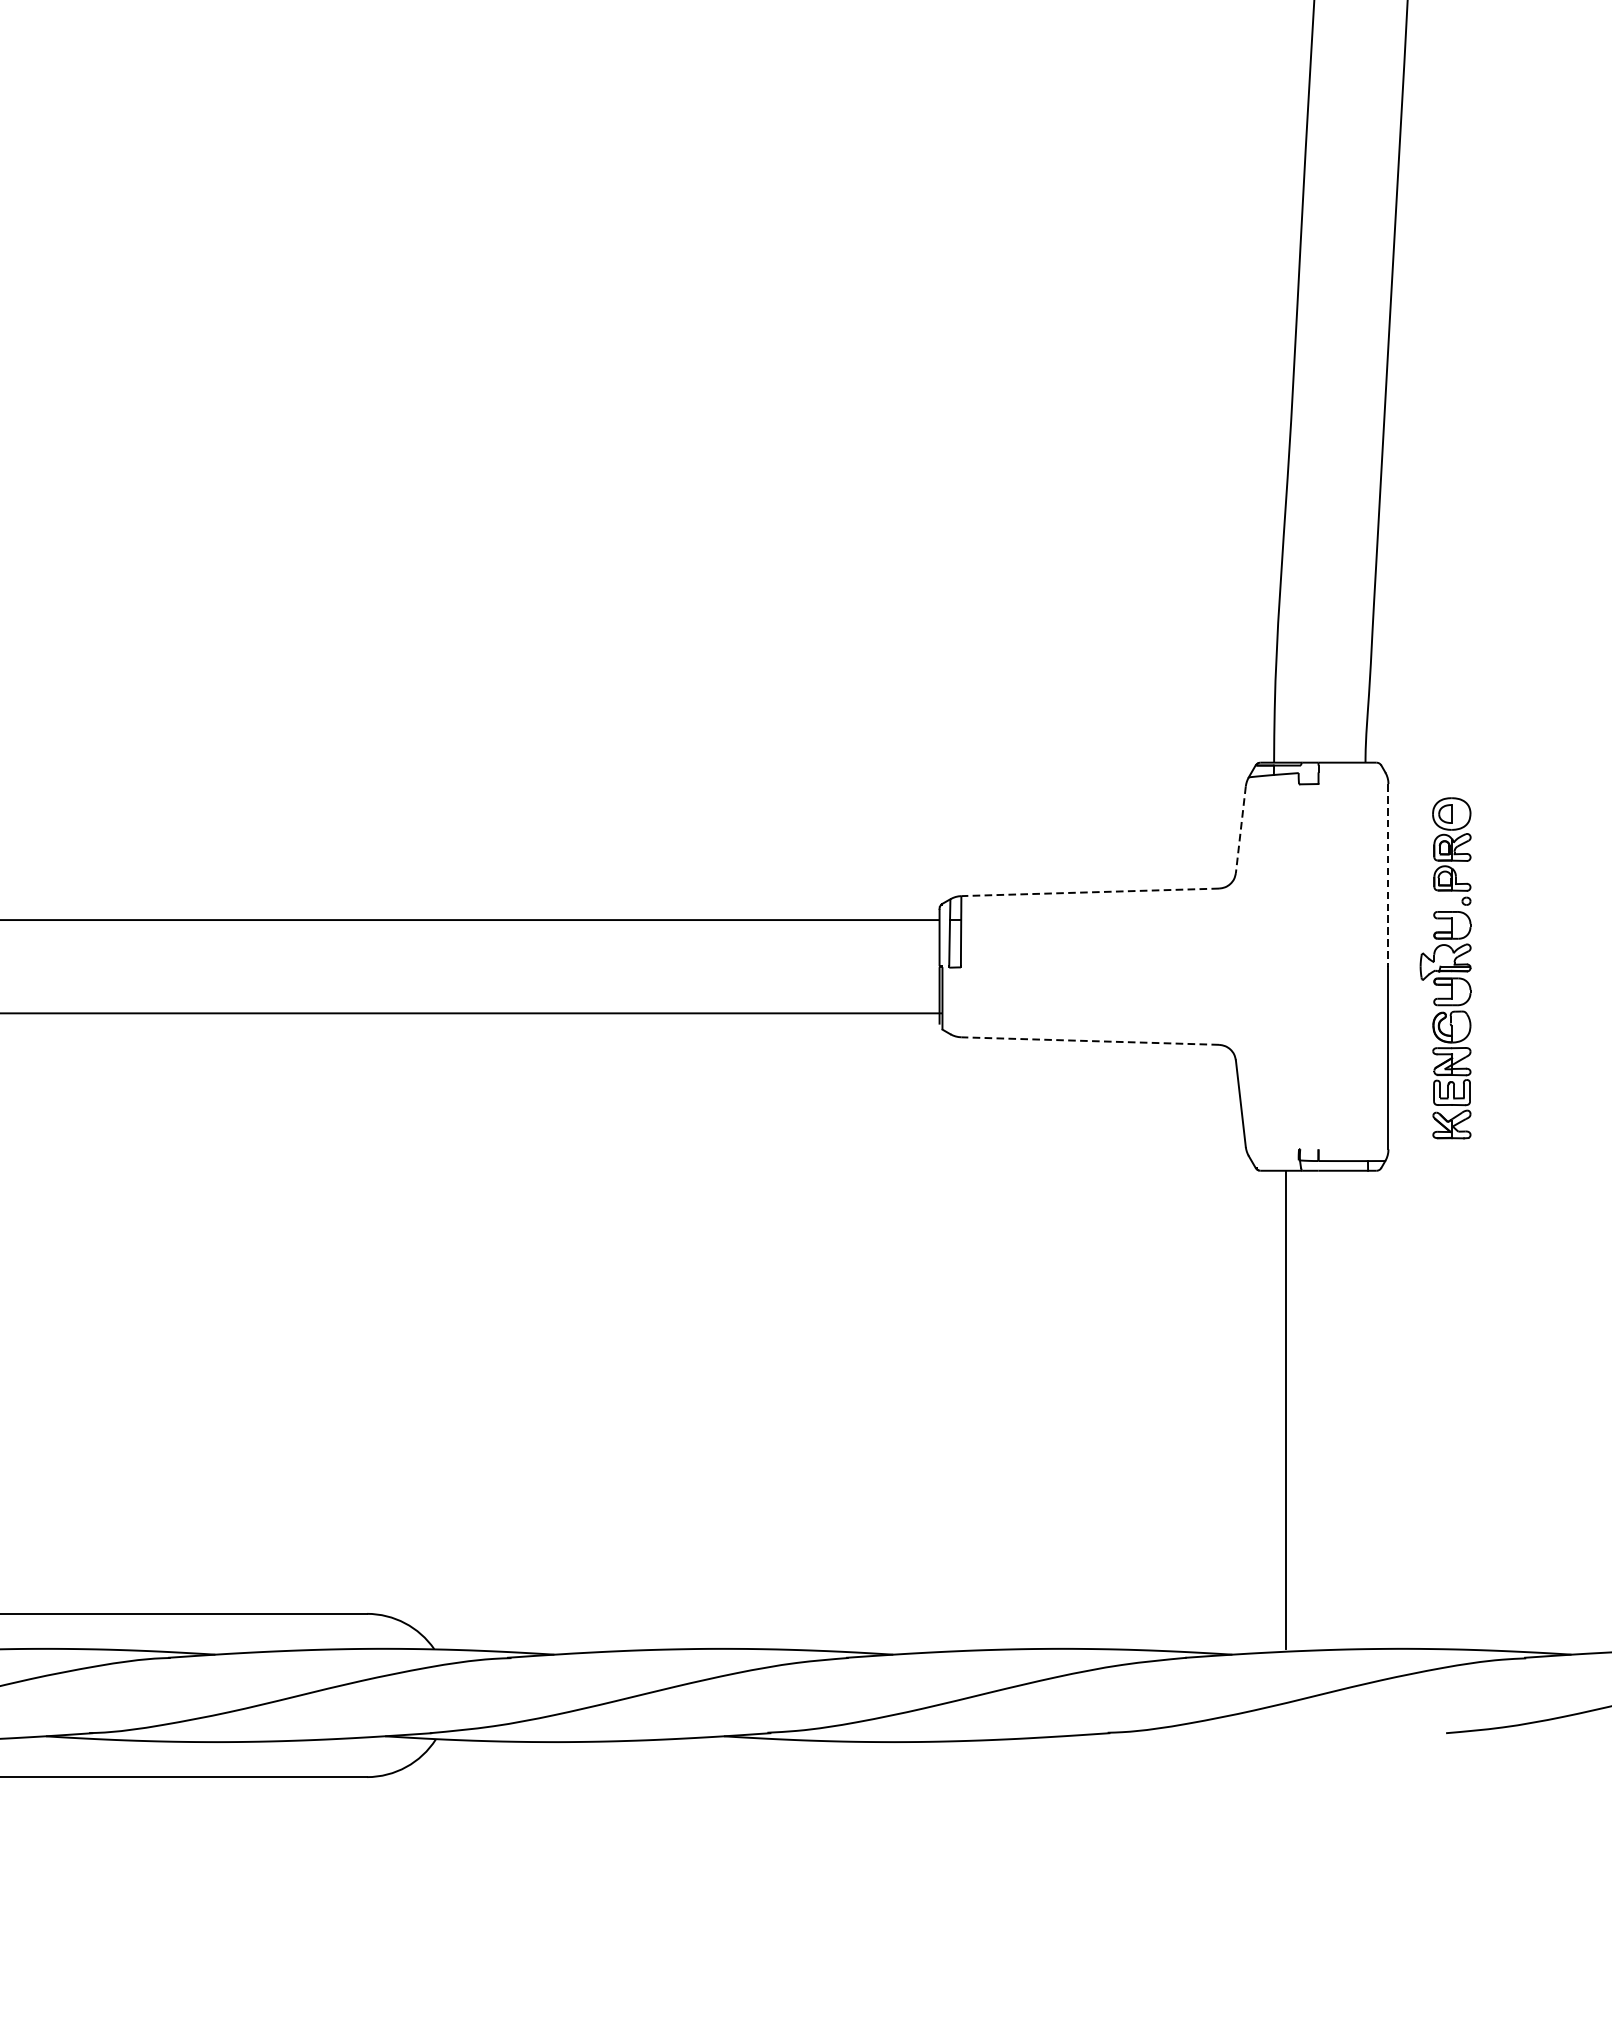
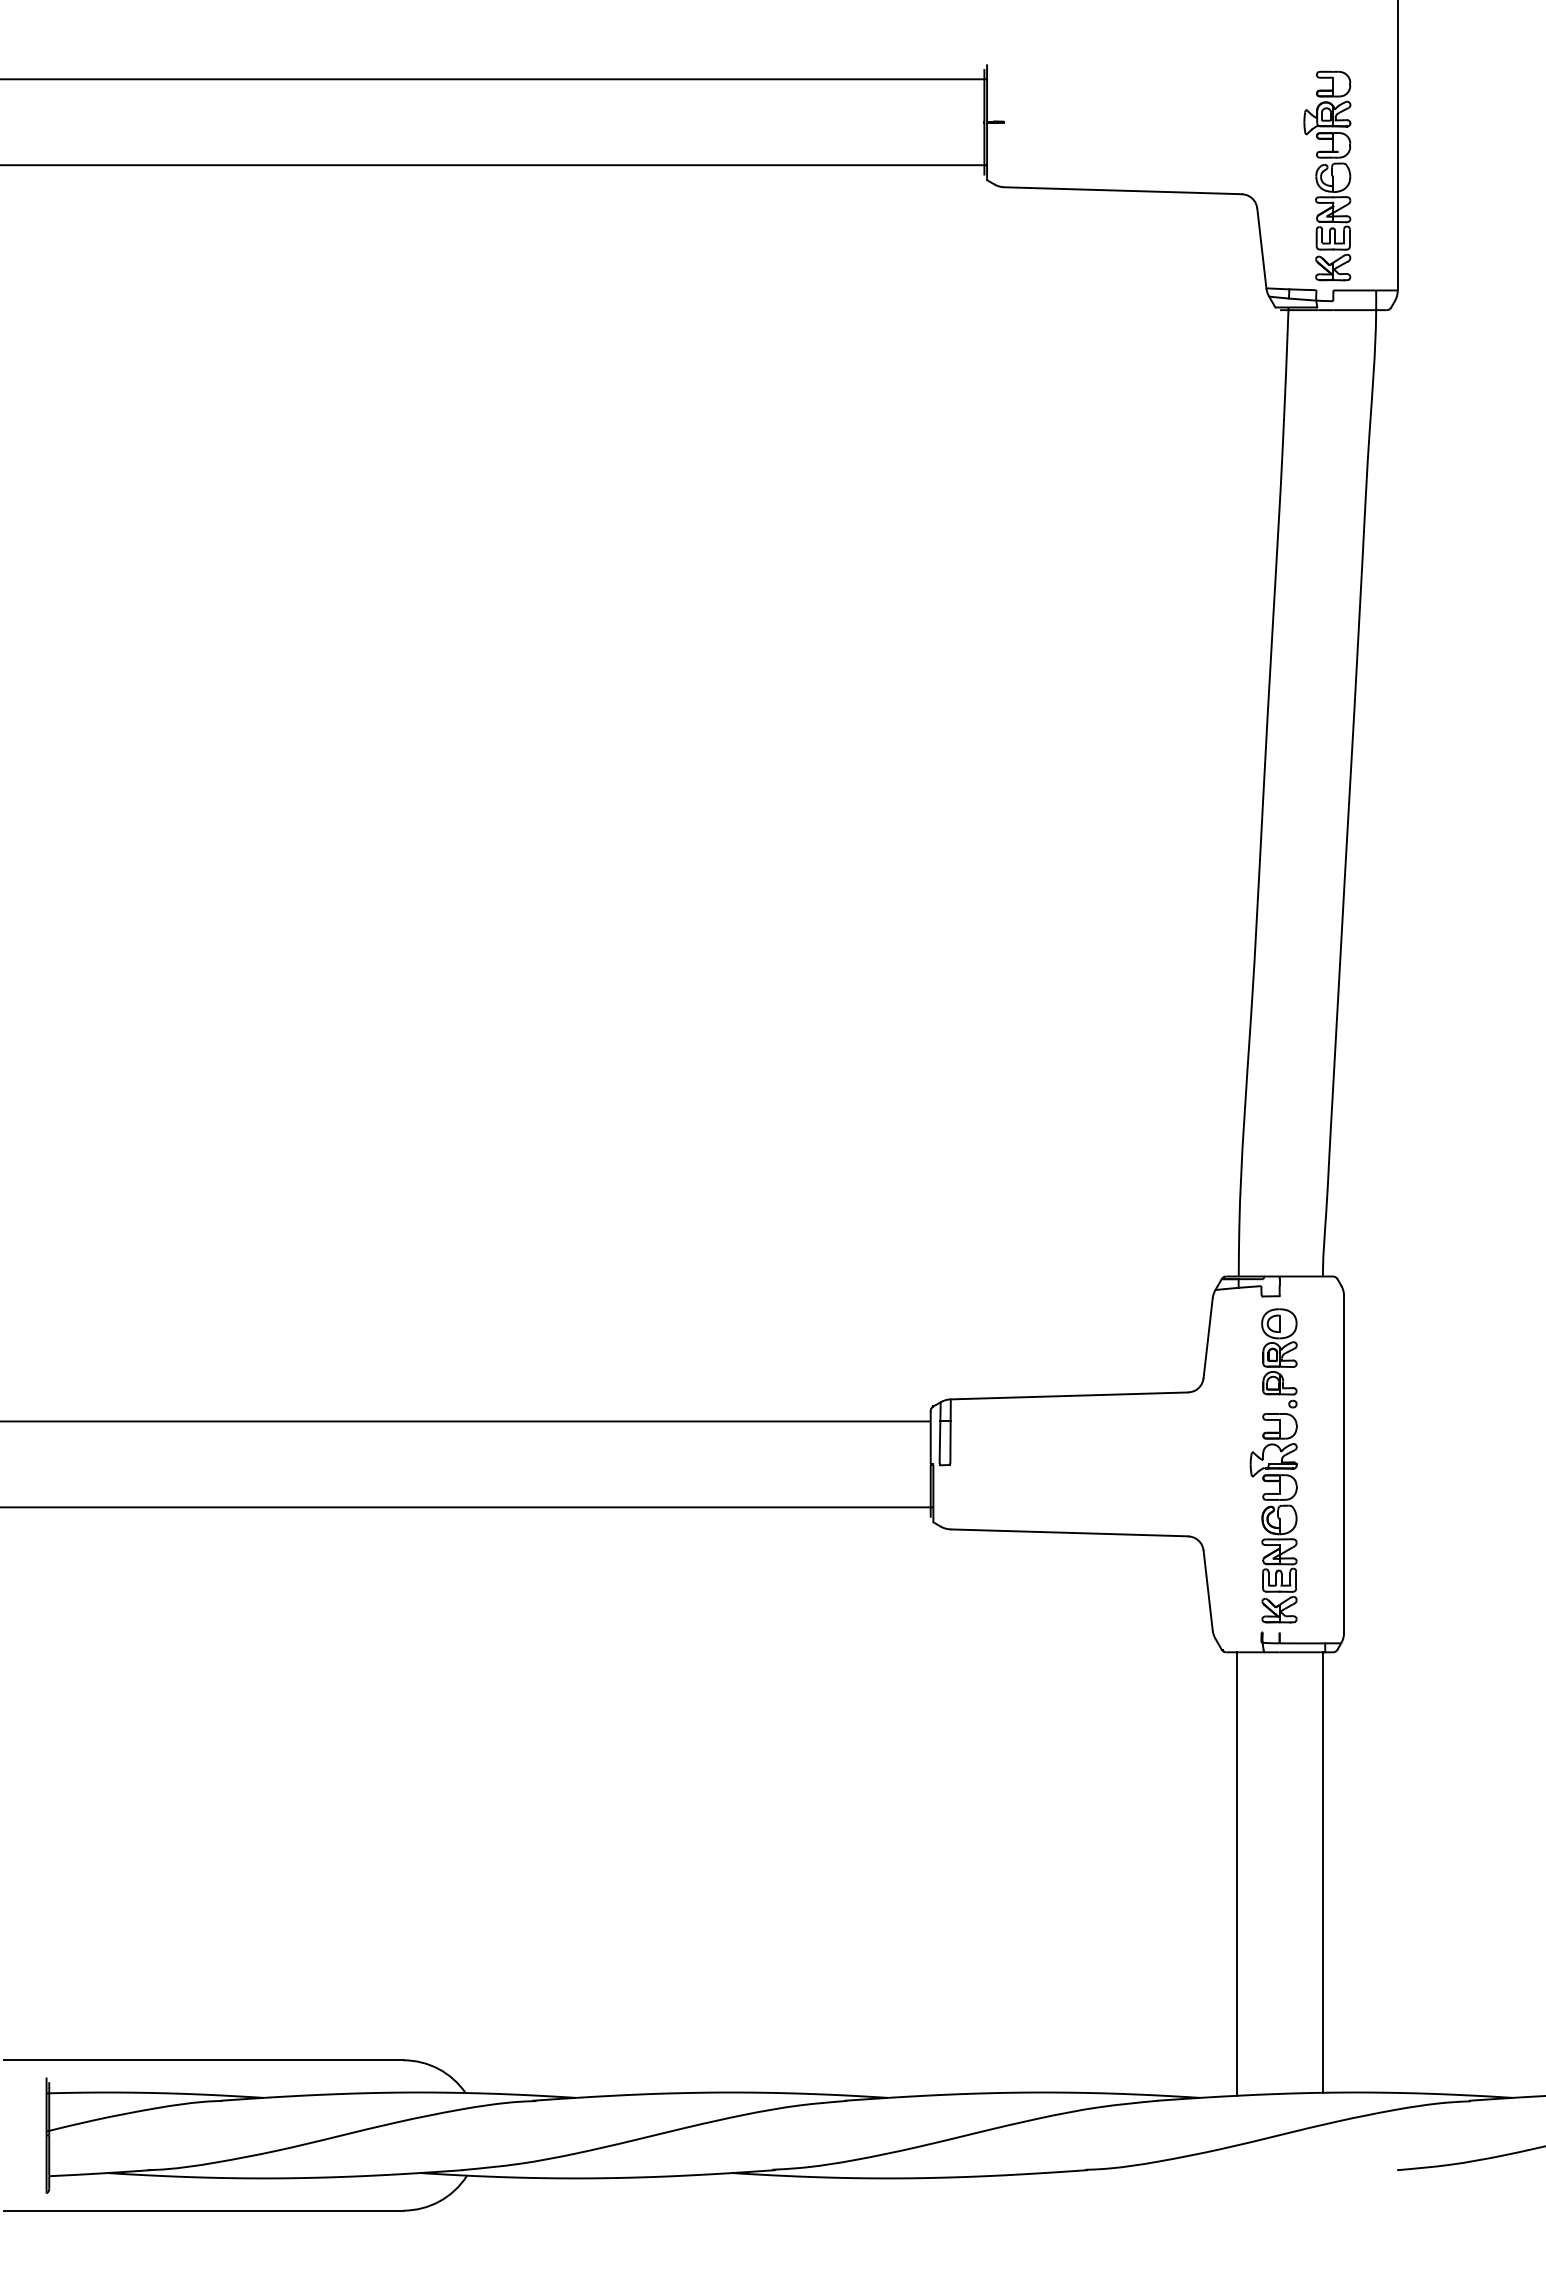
line: (1241, 829) -> (1208, 1338), dashed -> solid
line: (1388, 875) -> (1344, 1380), dashed -> solid
line: (1090, 891) -> (1069, 1395), dashed -> solid
part: (1445, 967) -> (1273, 1465), moved
line: (1090, 1040) -> (1069, 1532), dashed -> solid
line: (1285, 1409) -> (1322, 1872), moved
line: (1271, 1410) -> (1236, 1873), added

